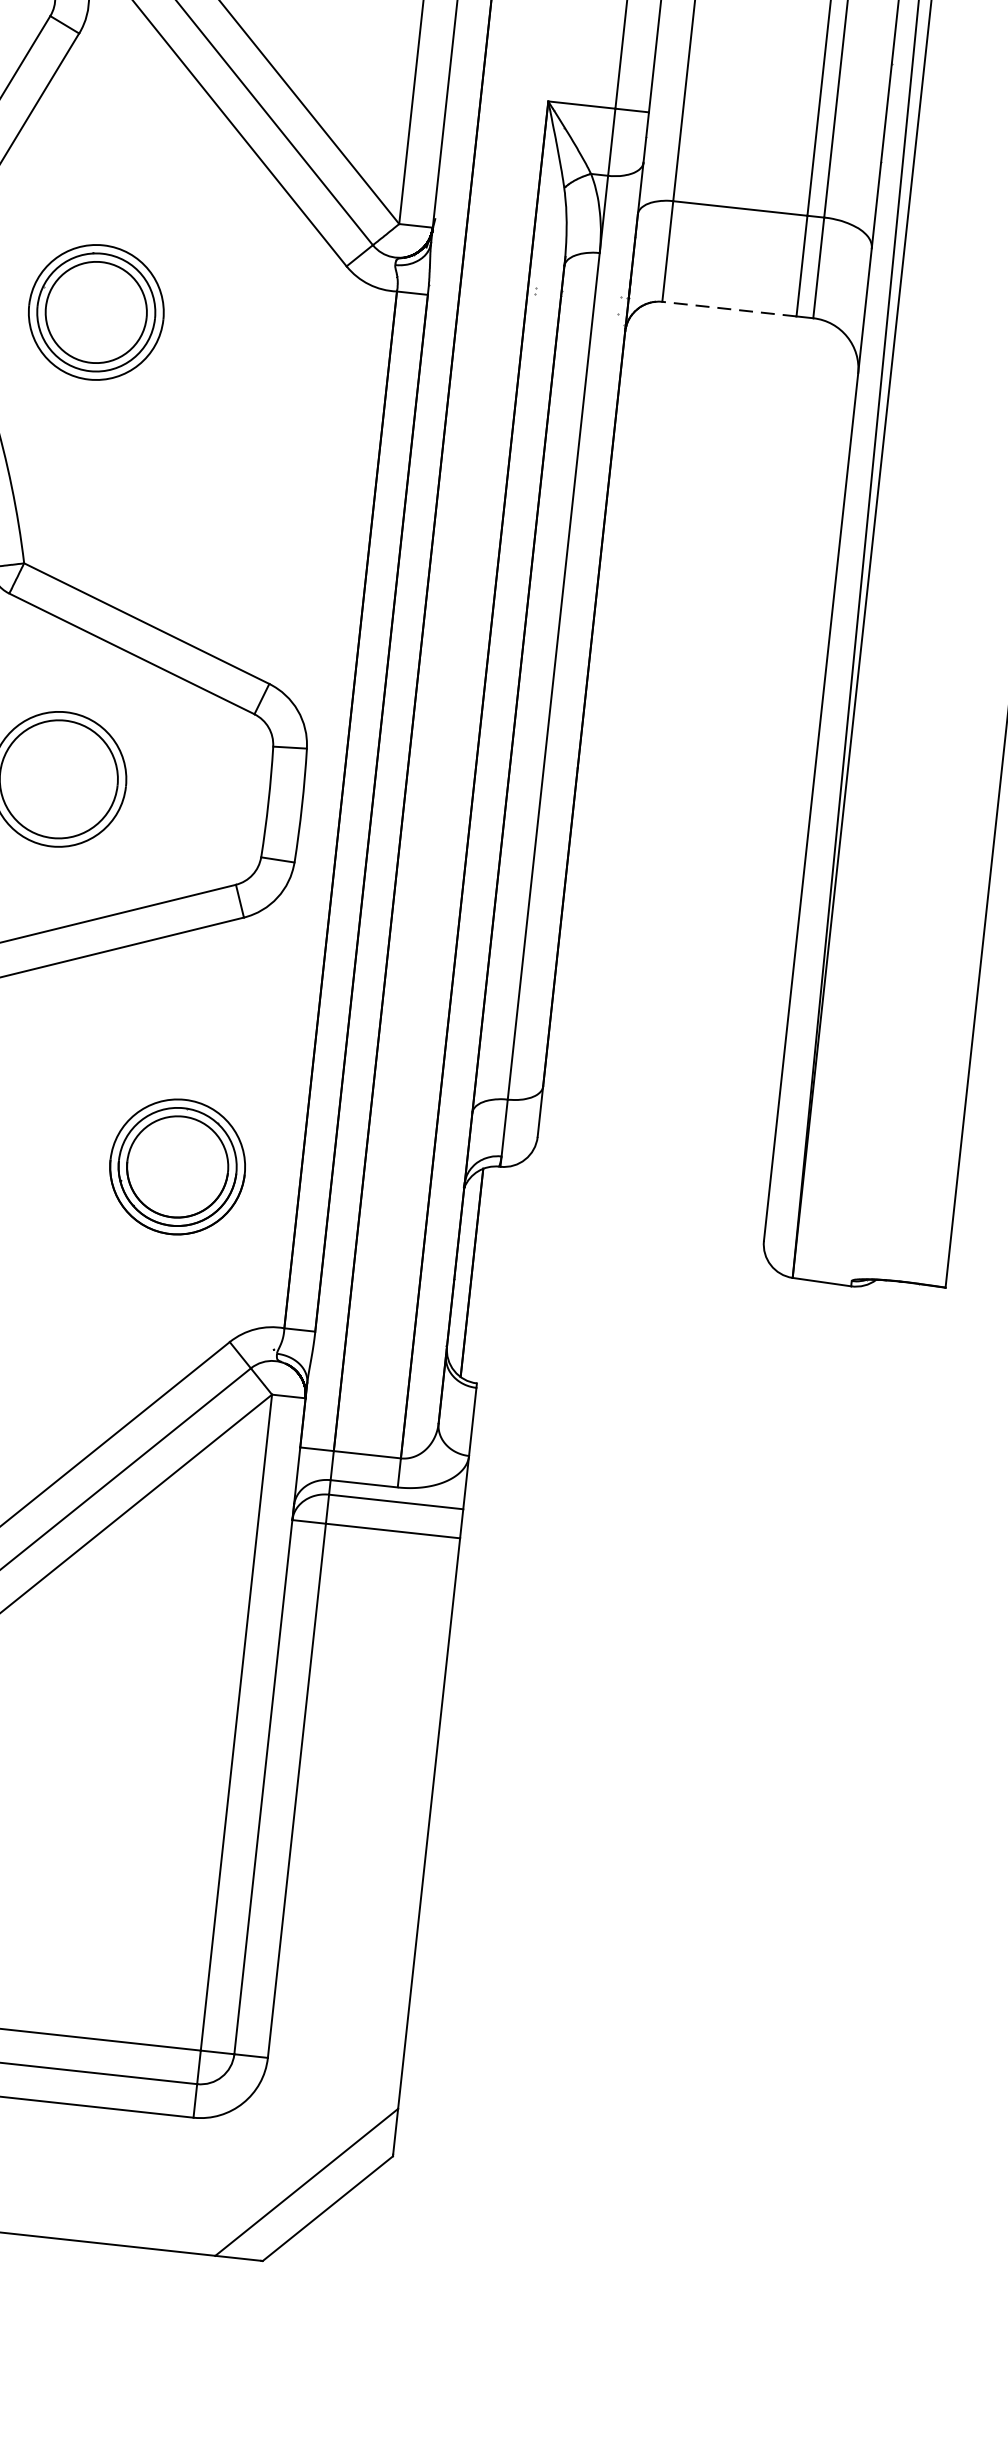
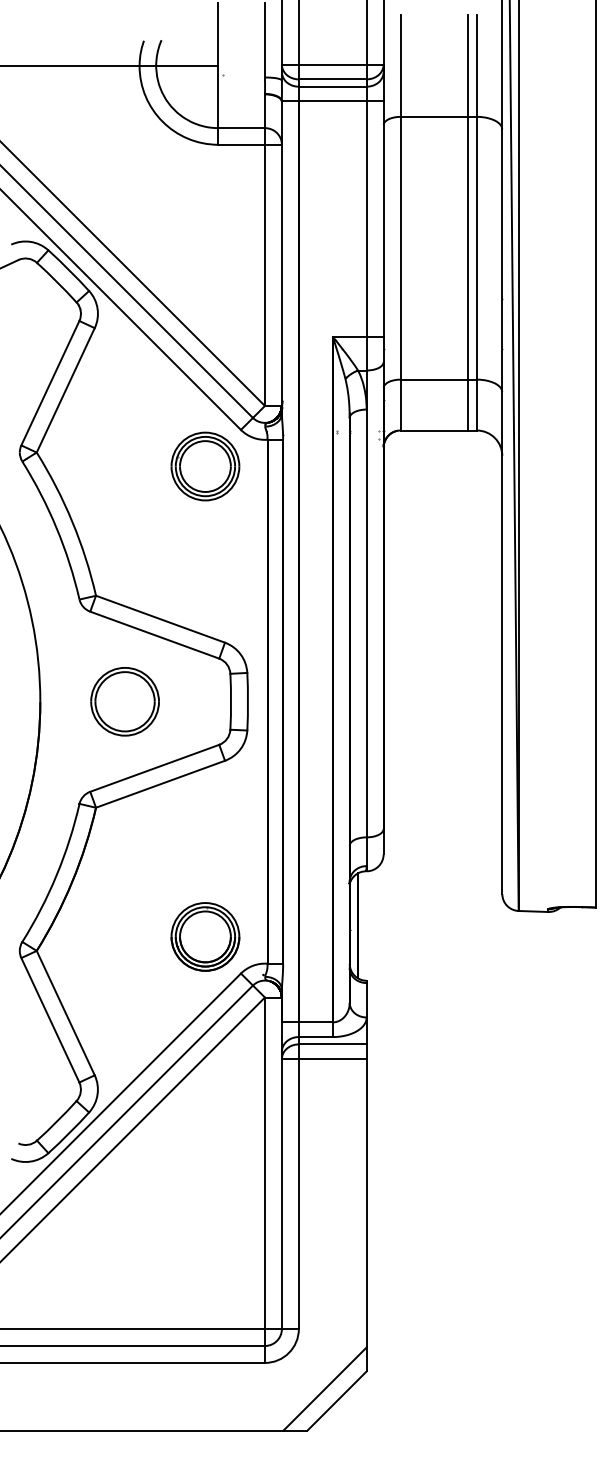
line: (729, 309) -> (434, 430), dashed -> solid
part: (96, 312) -> (205, 466), moved
part: (177, 1166) -> (205, 936), moved

